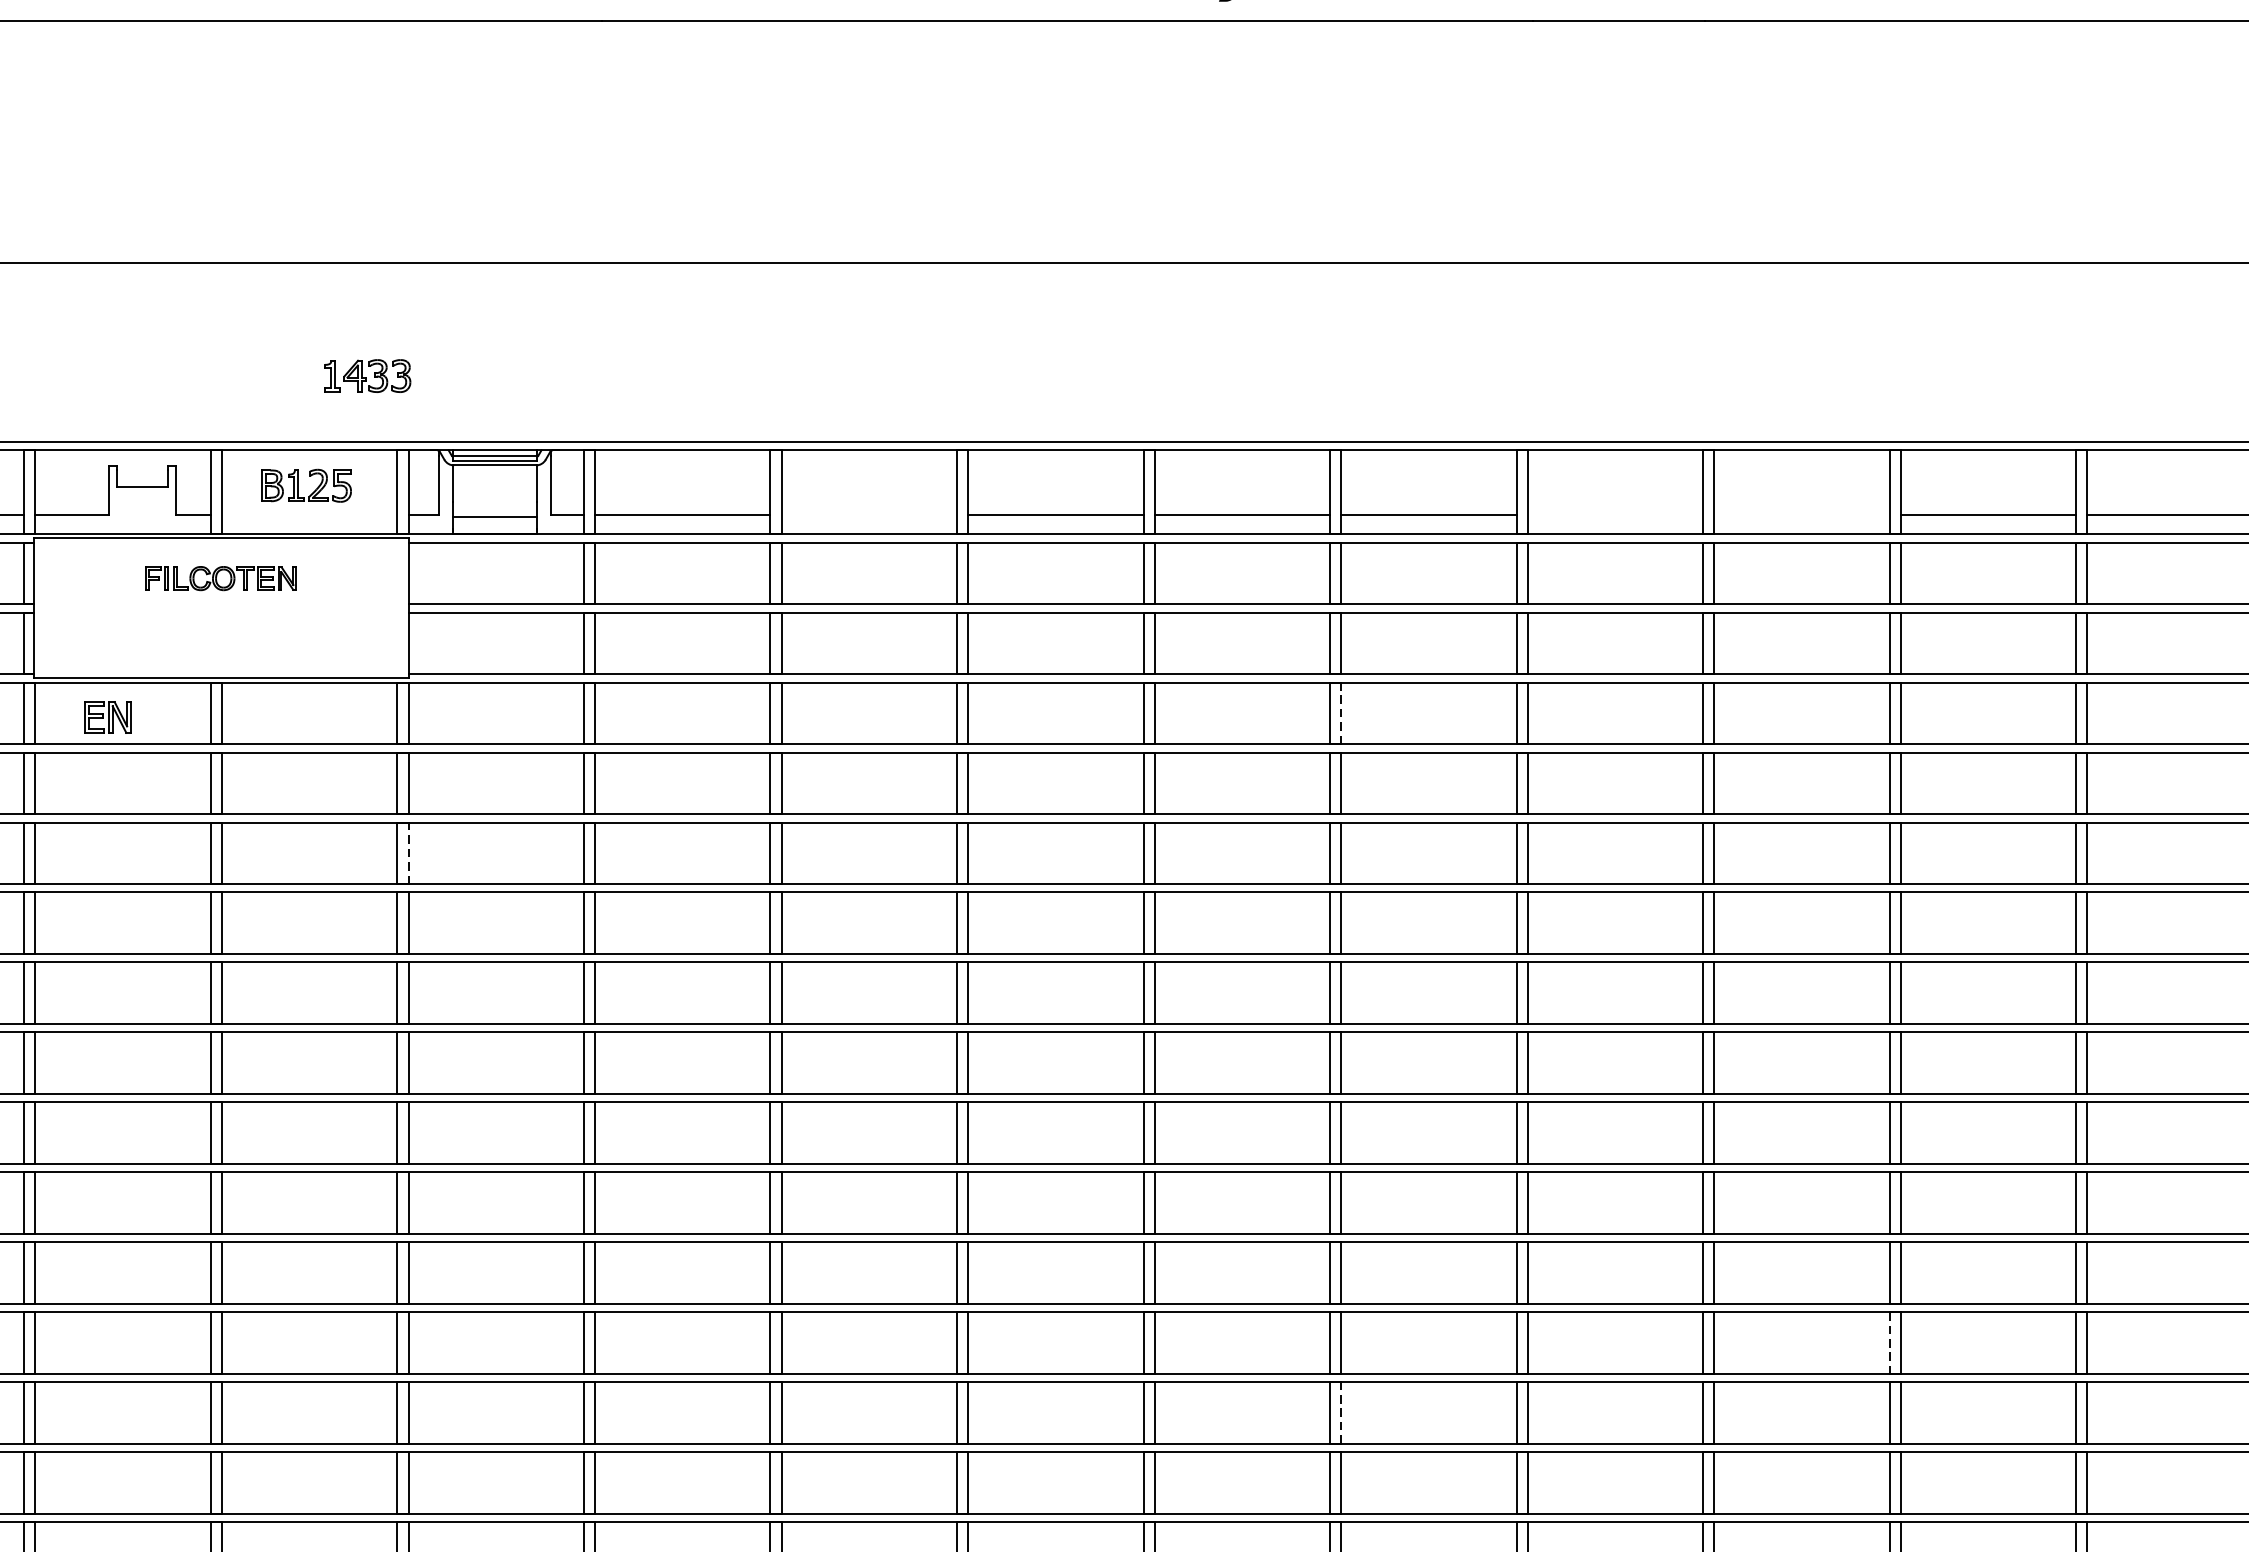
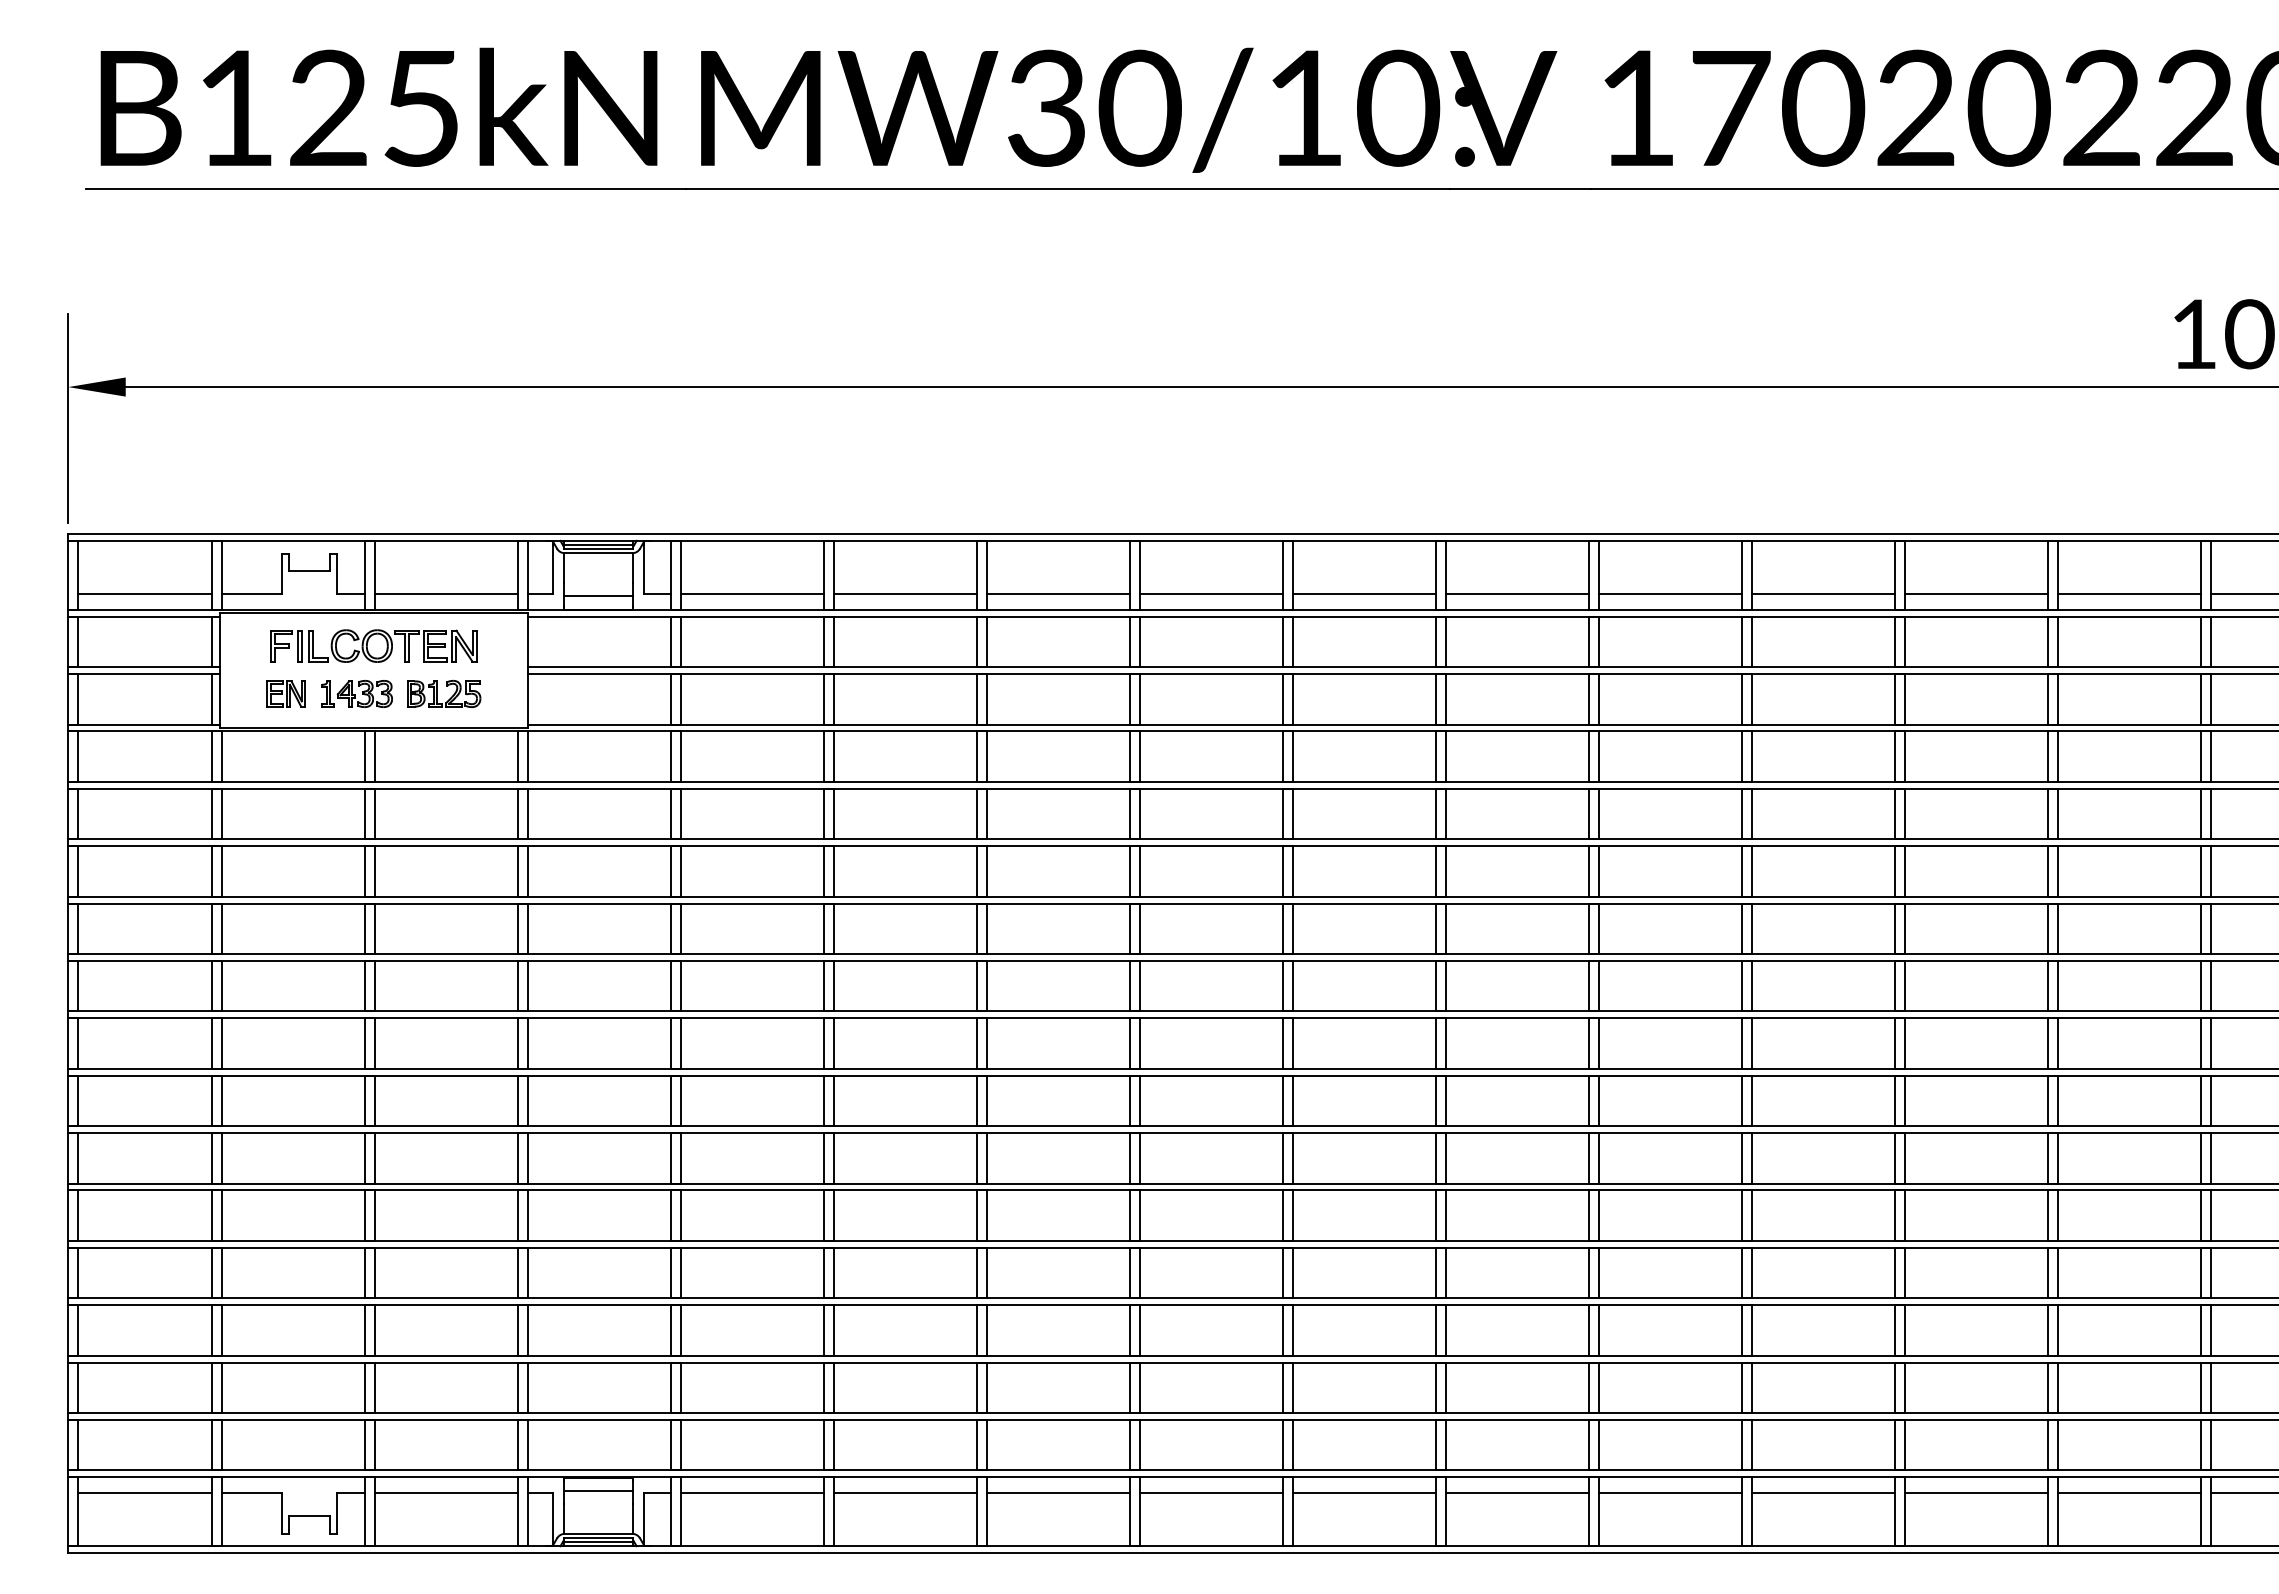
part: (366, 375) -> (356, 693), moved
part: (298, 485) -> (437, 693), moved
line: (309, 514) -> (446, 593), added
line: (869, 514) -> (905, 593), added
line: (1615, 514) -> (1517, 593), added
line: (1801, 514) -> (1670, 593), added
part: (220, 577) -> (373, 645), size x1.67
line: (1341, 713) -> (1292, 756), dashed -> solid
part: (107, 716) -> (285, 693), moved
line: (408, 852) -> (527, 870), dashed -> solid
line: (1889, 1343) -> (1742, 1273), dashed -> solid
line: (1341, 1411) -> (1292, 1329), dashed -> solid

